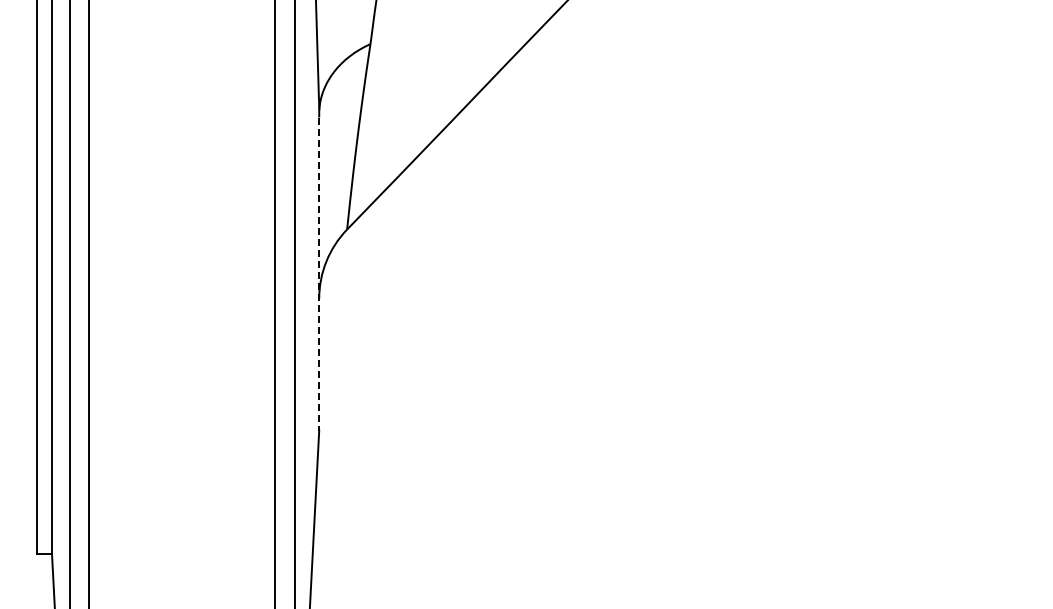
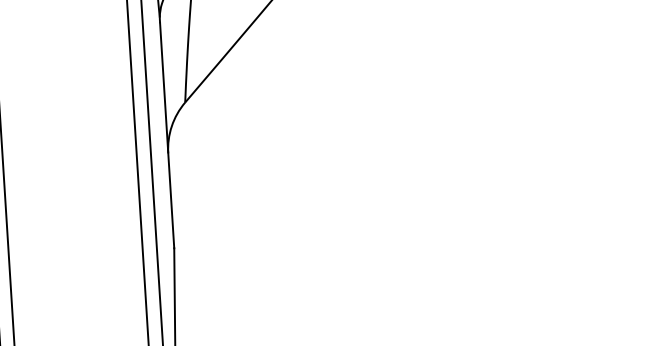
line: (319, 274) -> (167, 136), dashed -> solid

